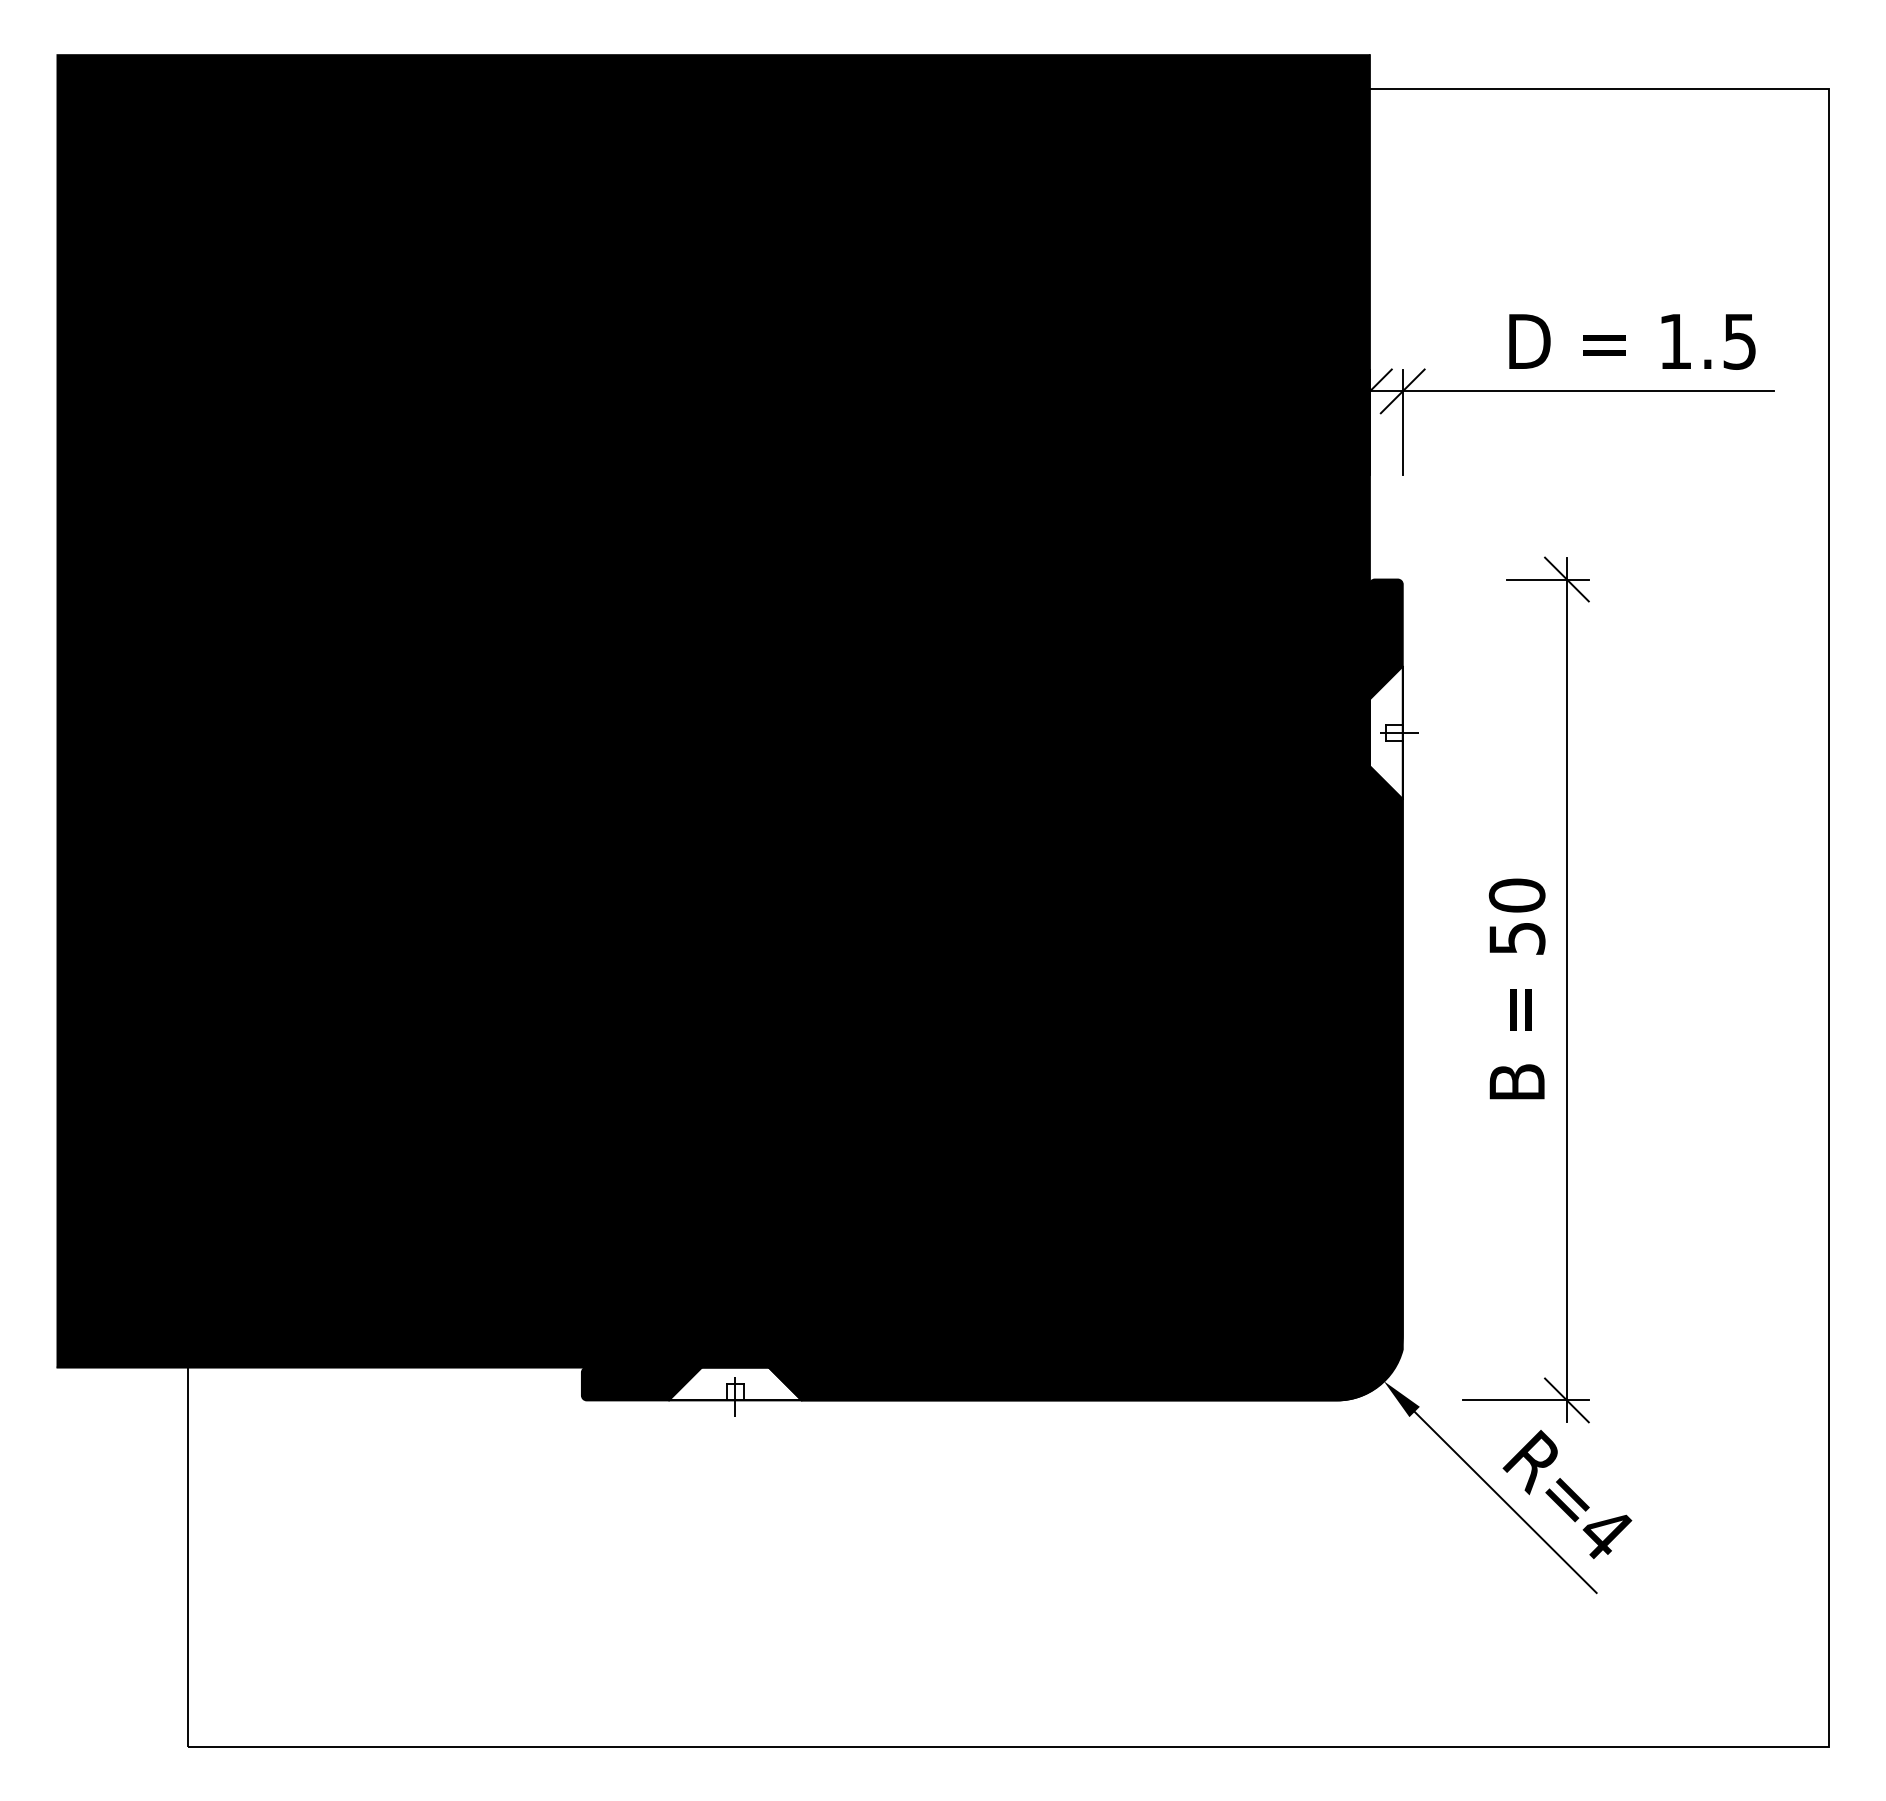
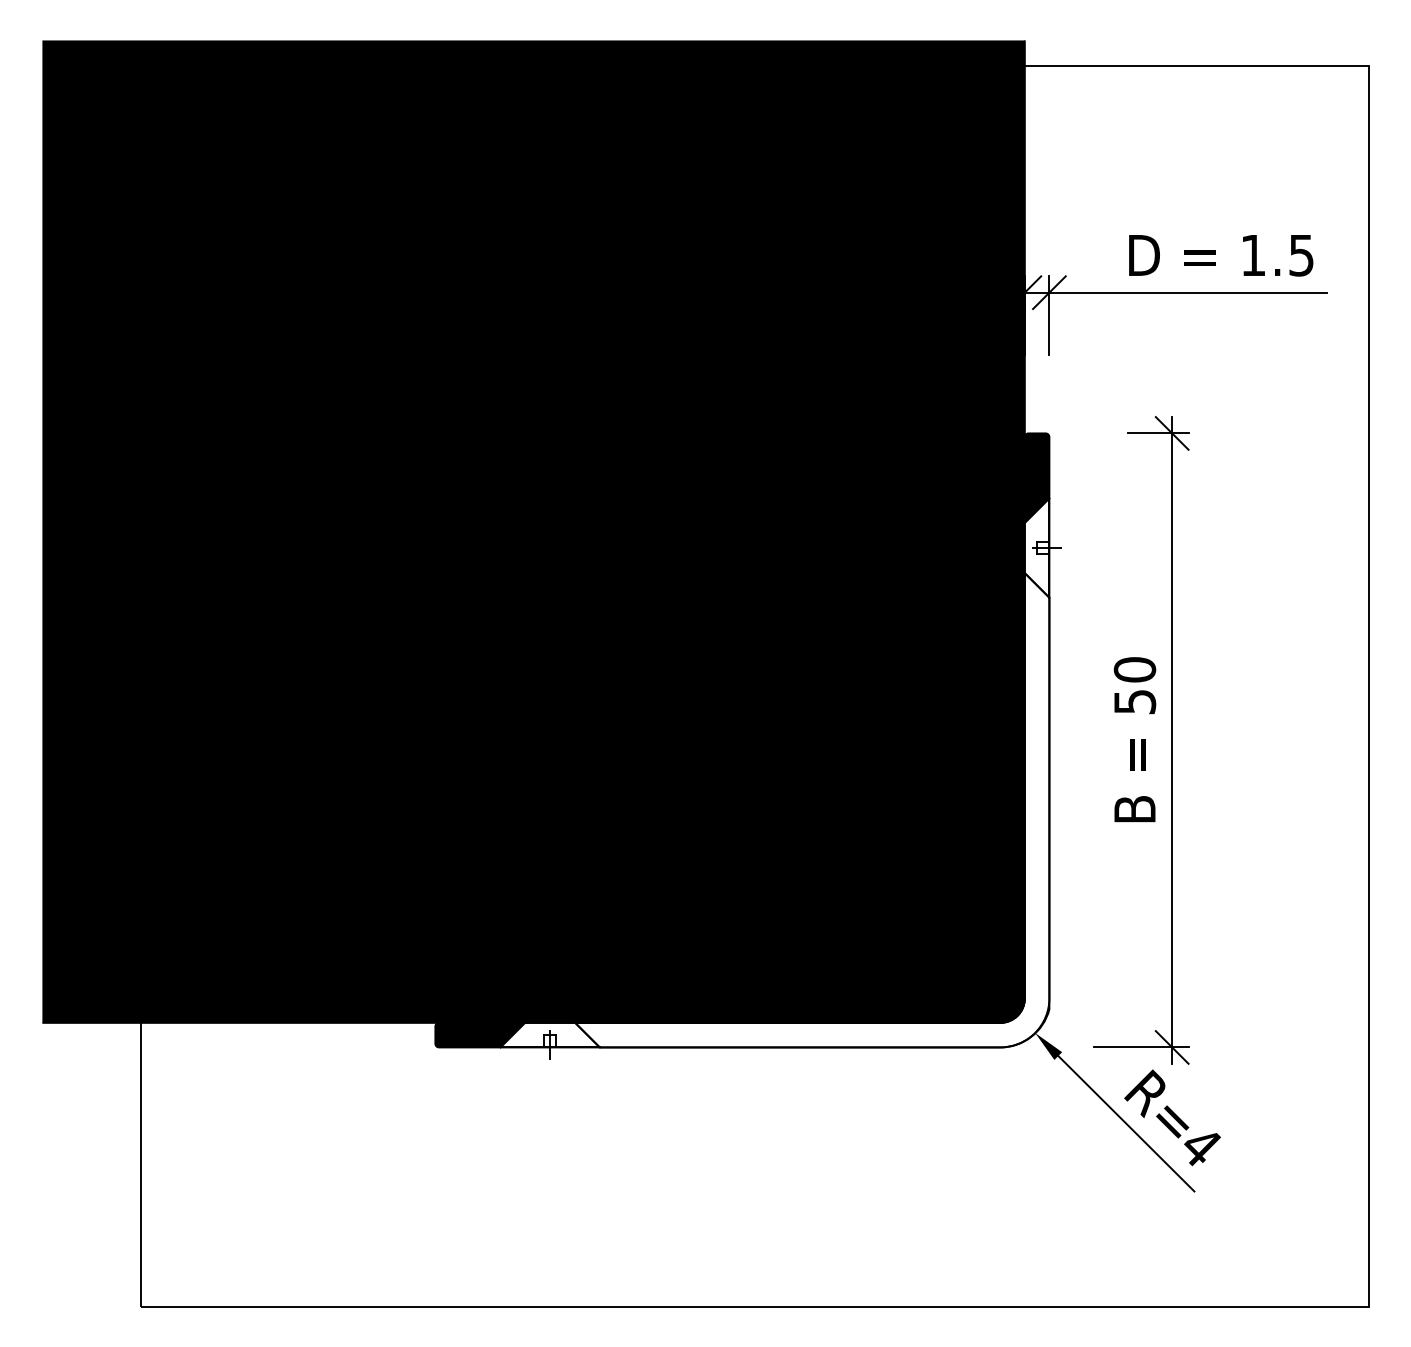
fill: (1085, 1083) -> (812, 810), removed

